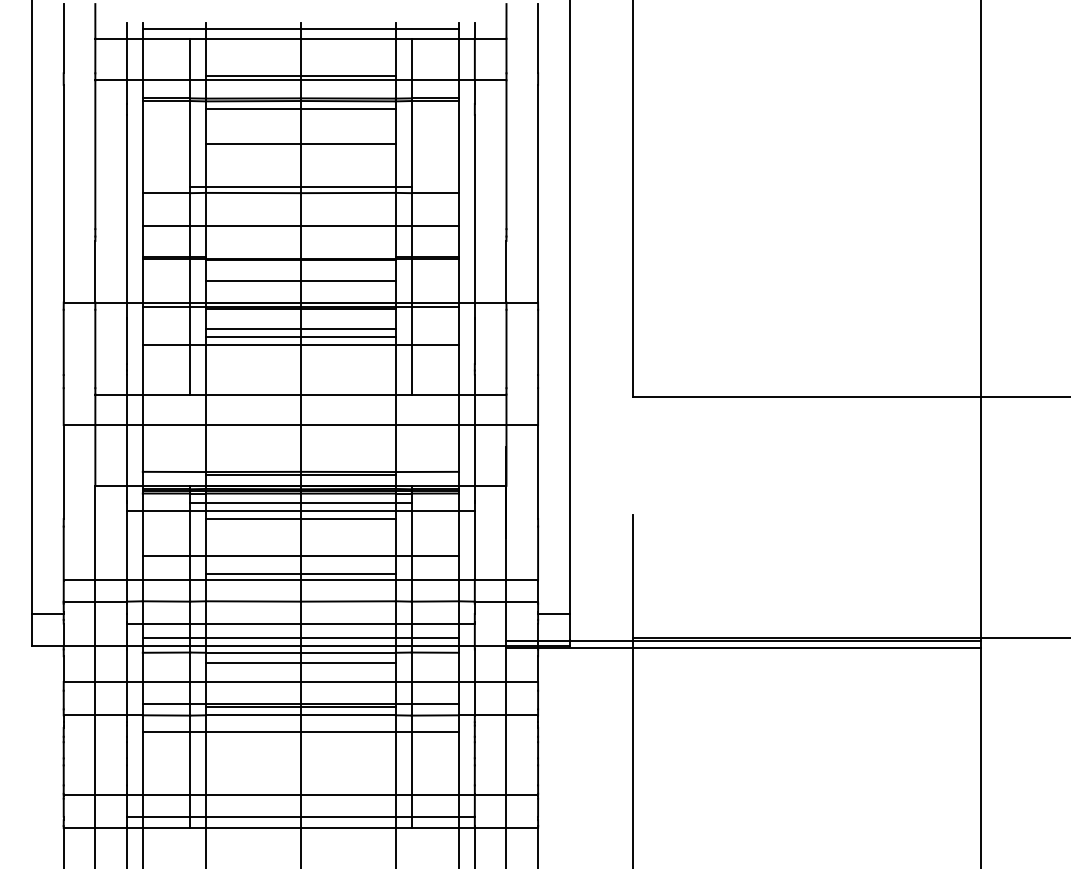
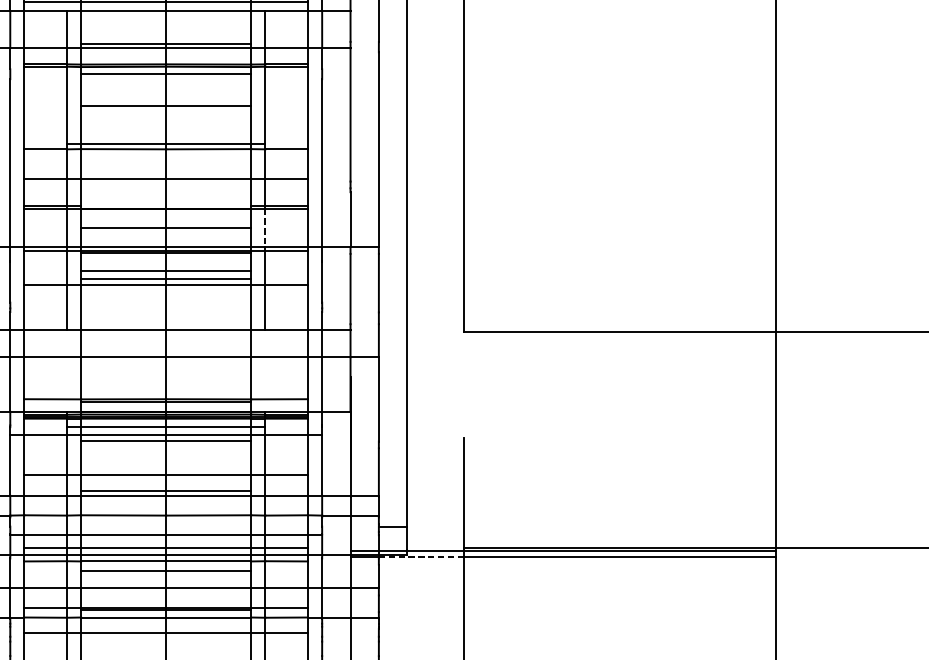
line: (411, 280) -> (265, 227), solid -> dashed
line: (586, 647) -> (422, 556), solid -> dashed

